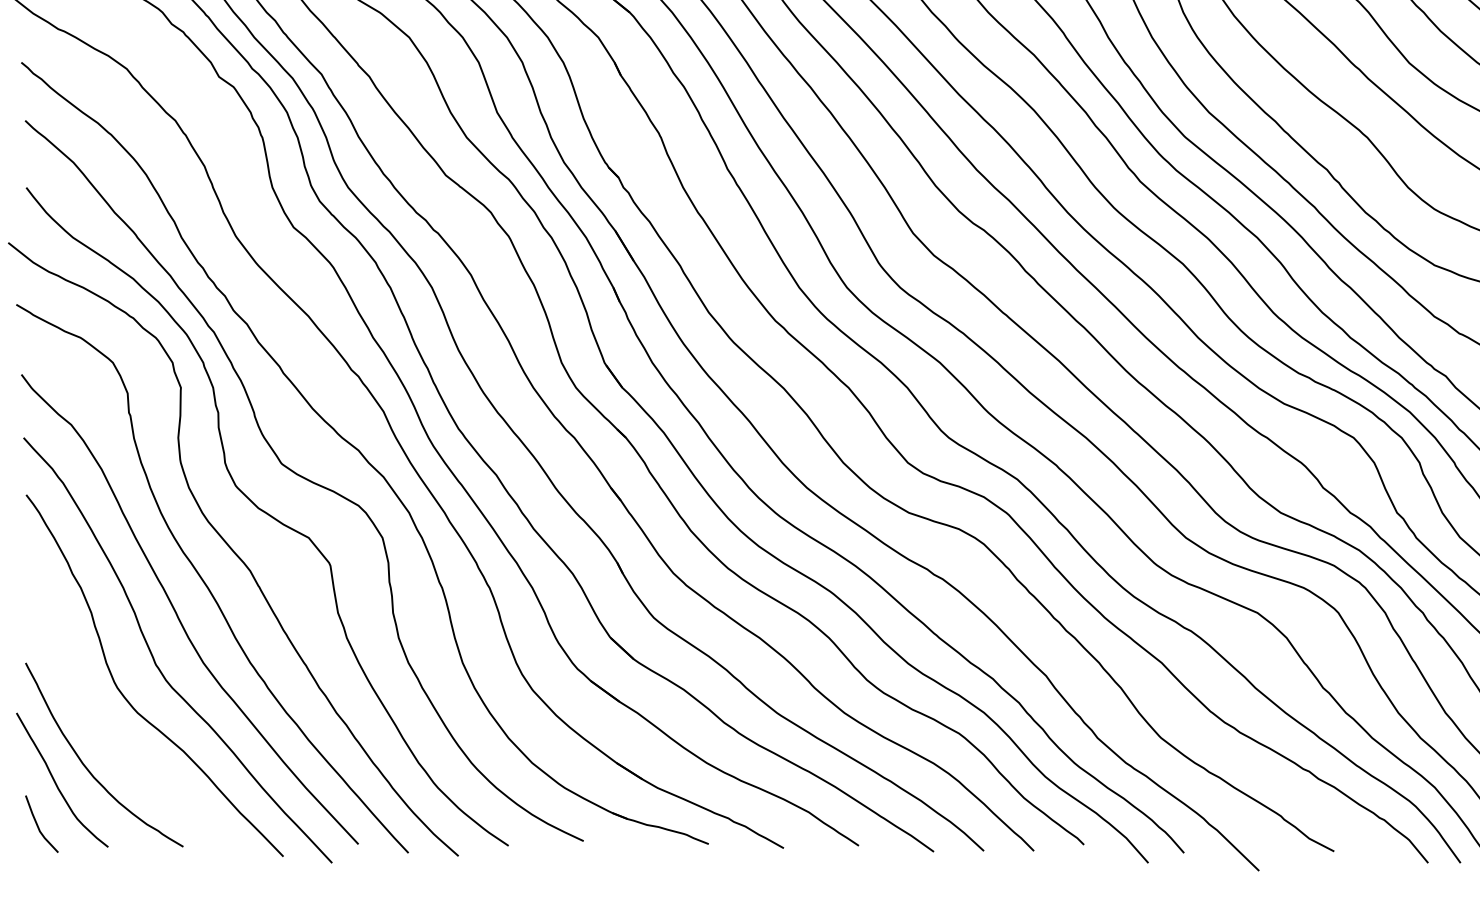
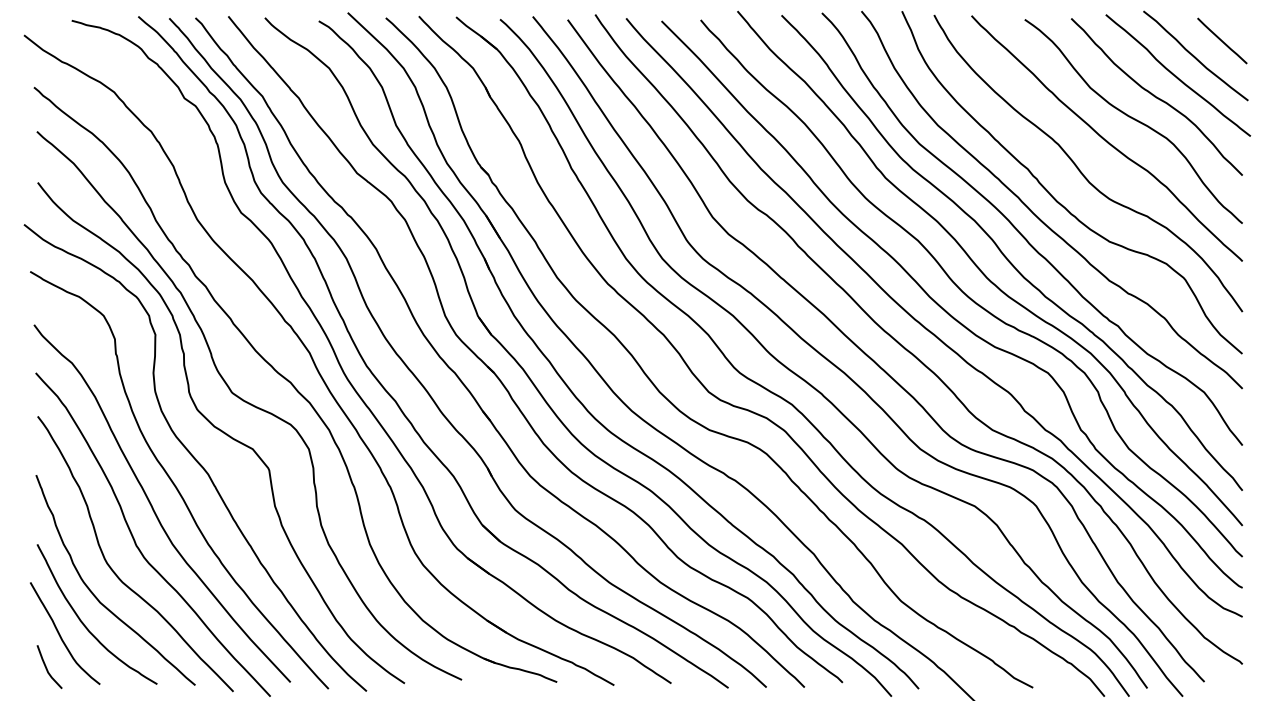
curve: (104, 732) -> (97, 597), added

